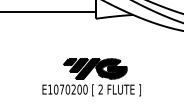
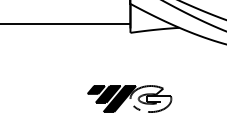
fill: (111, 68) -> (150, 98), removed

